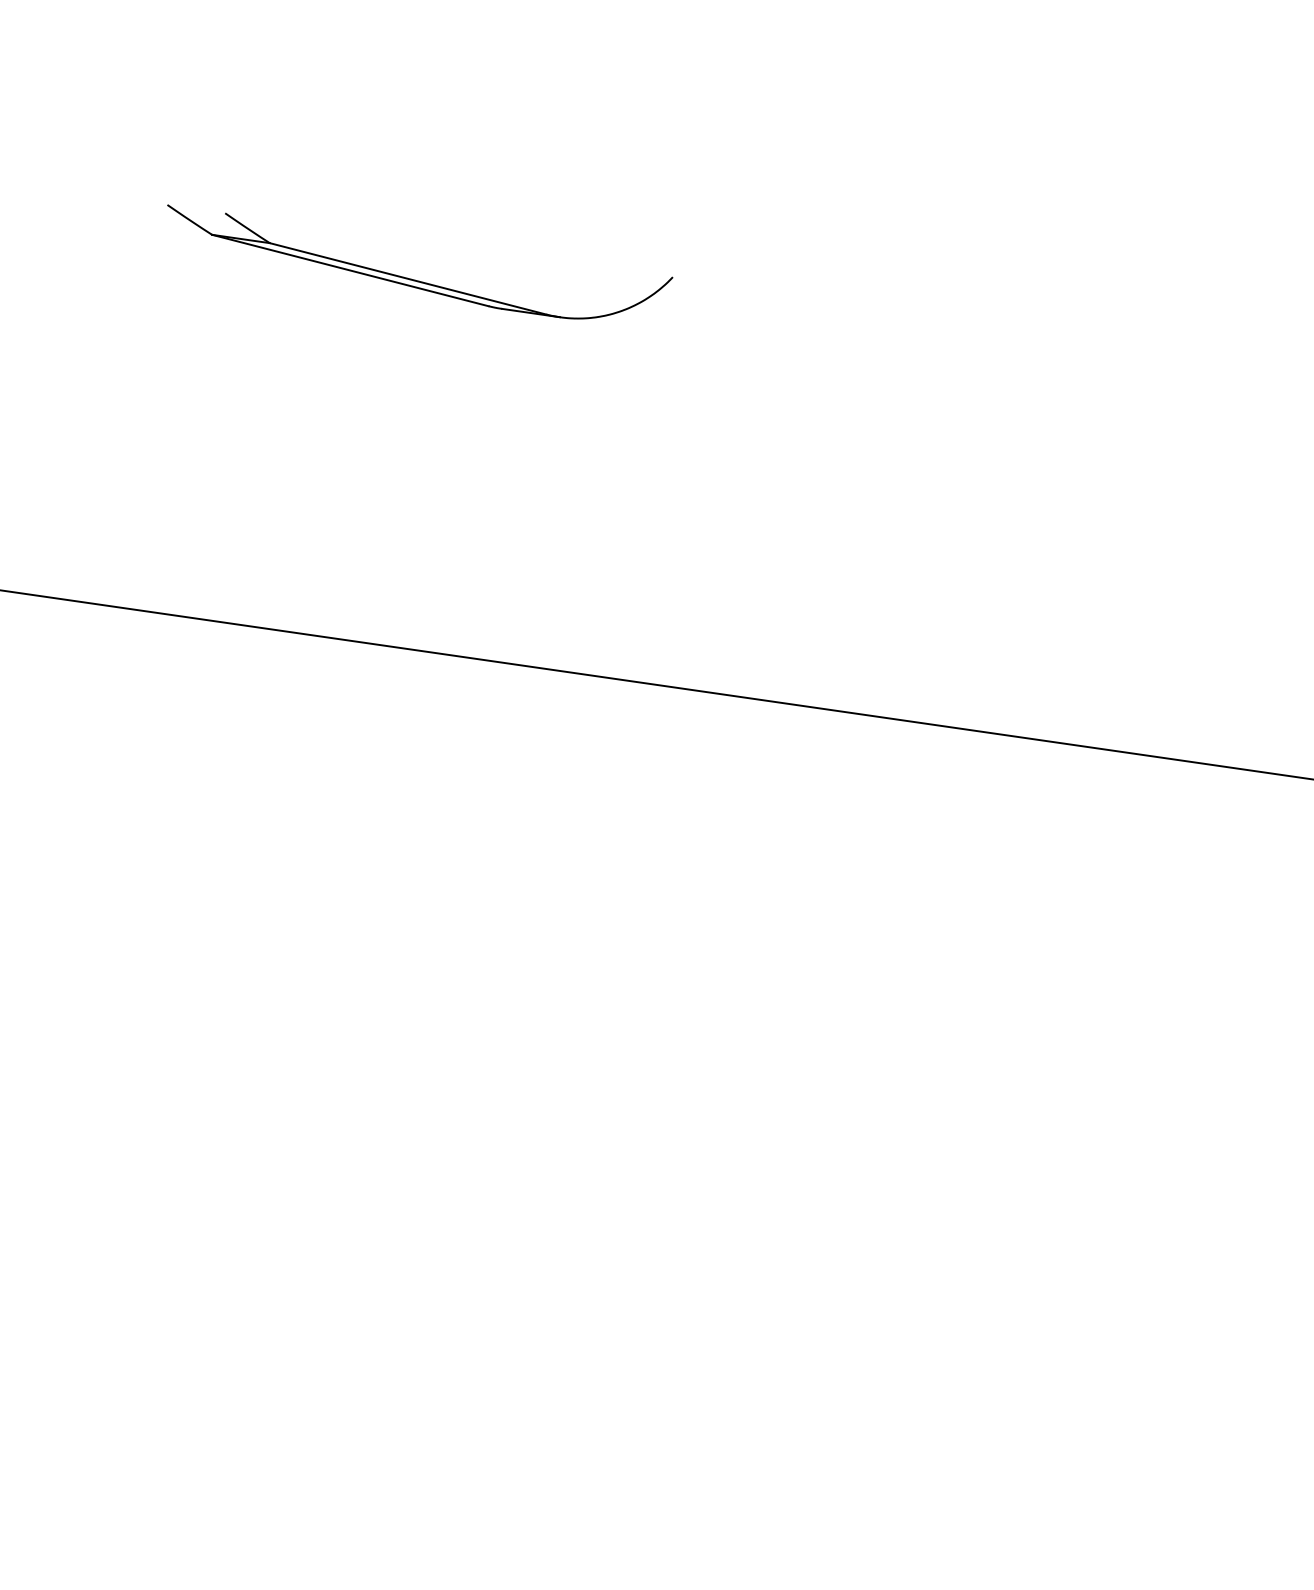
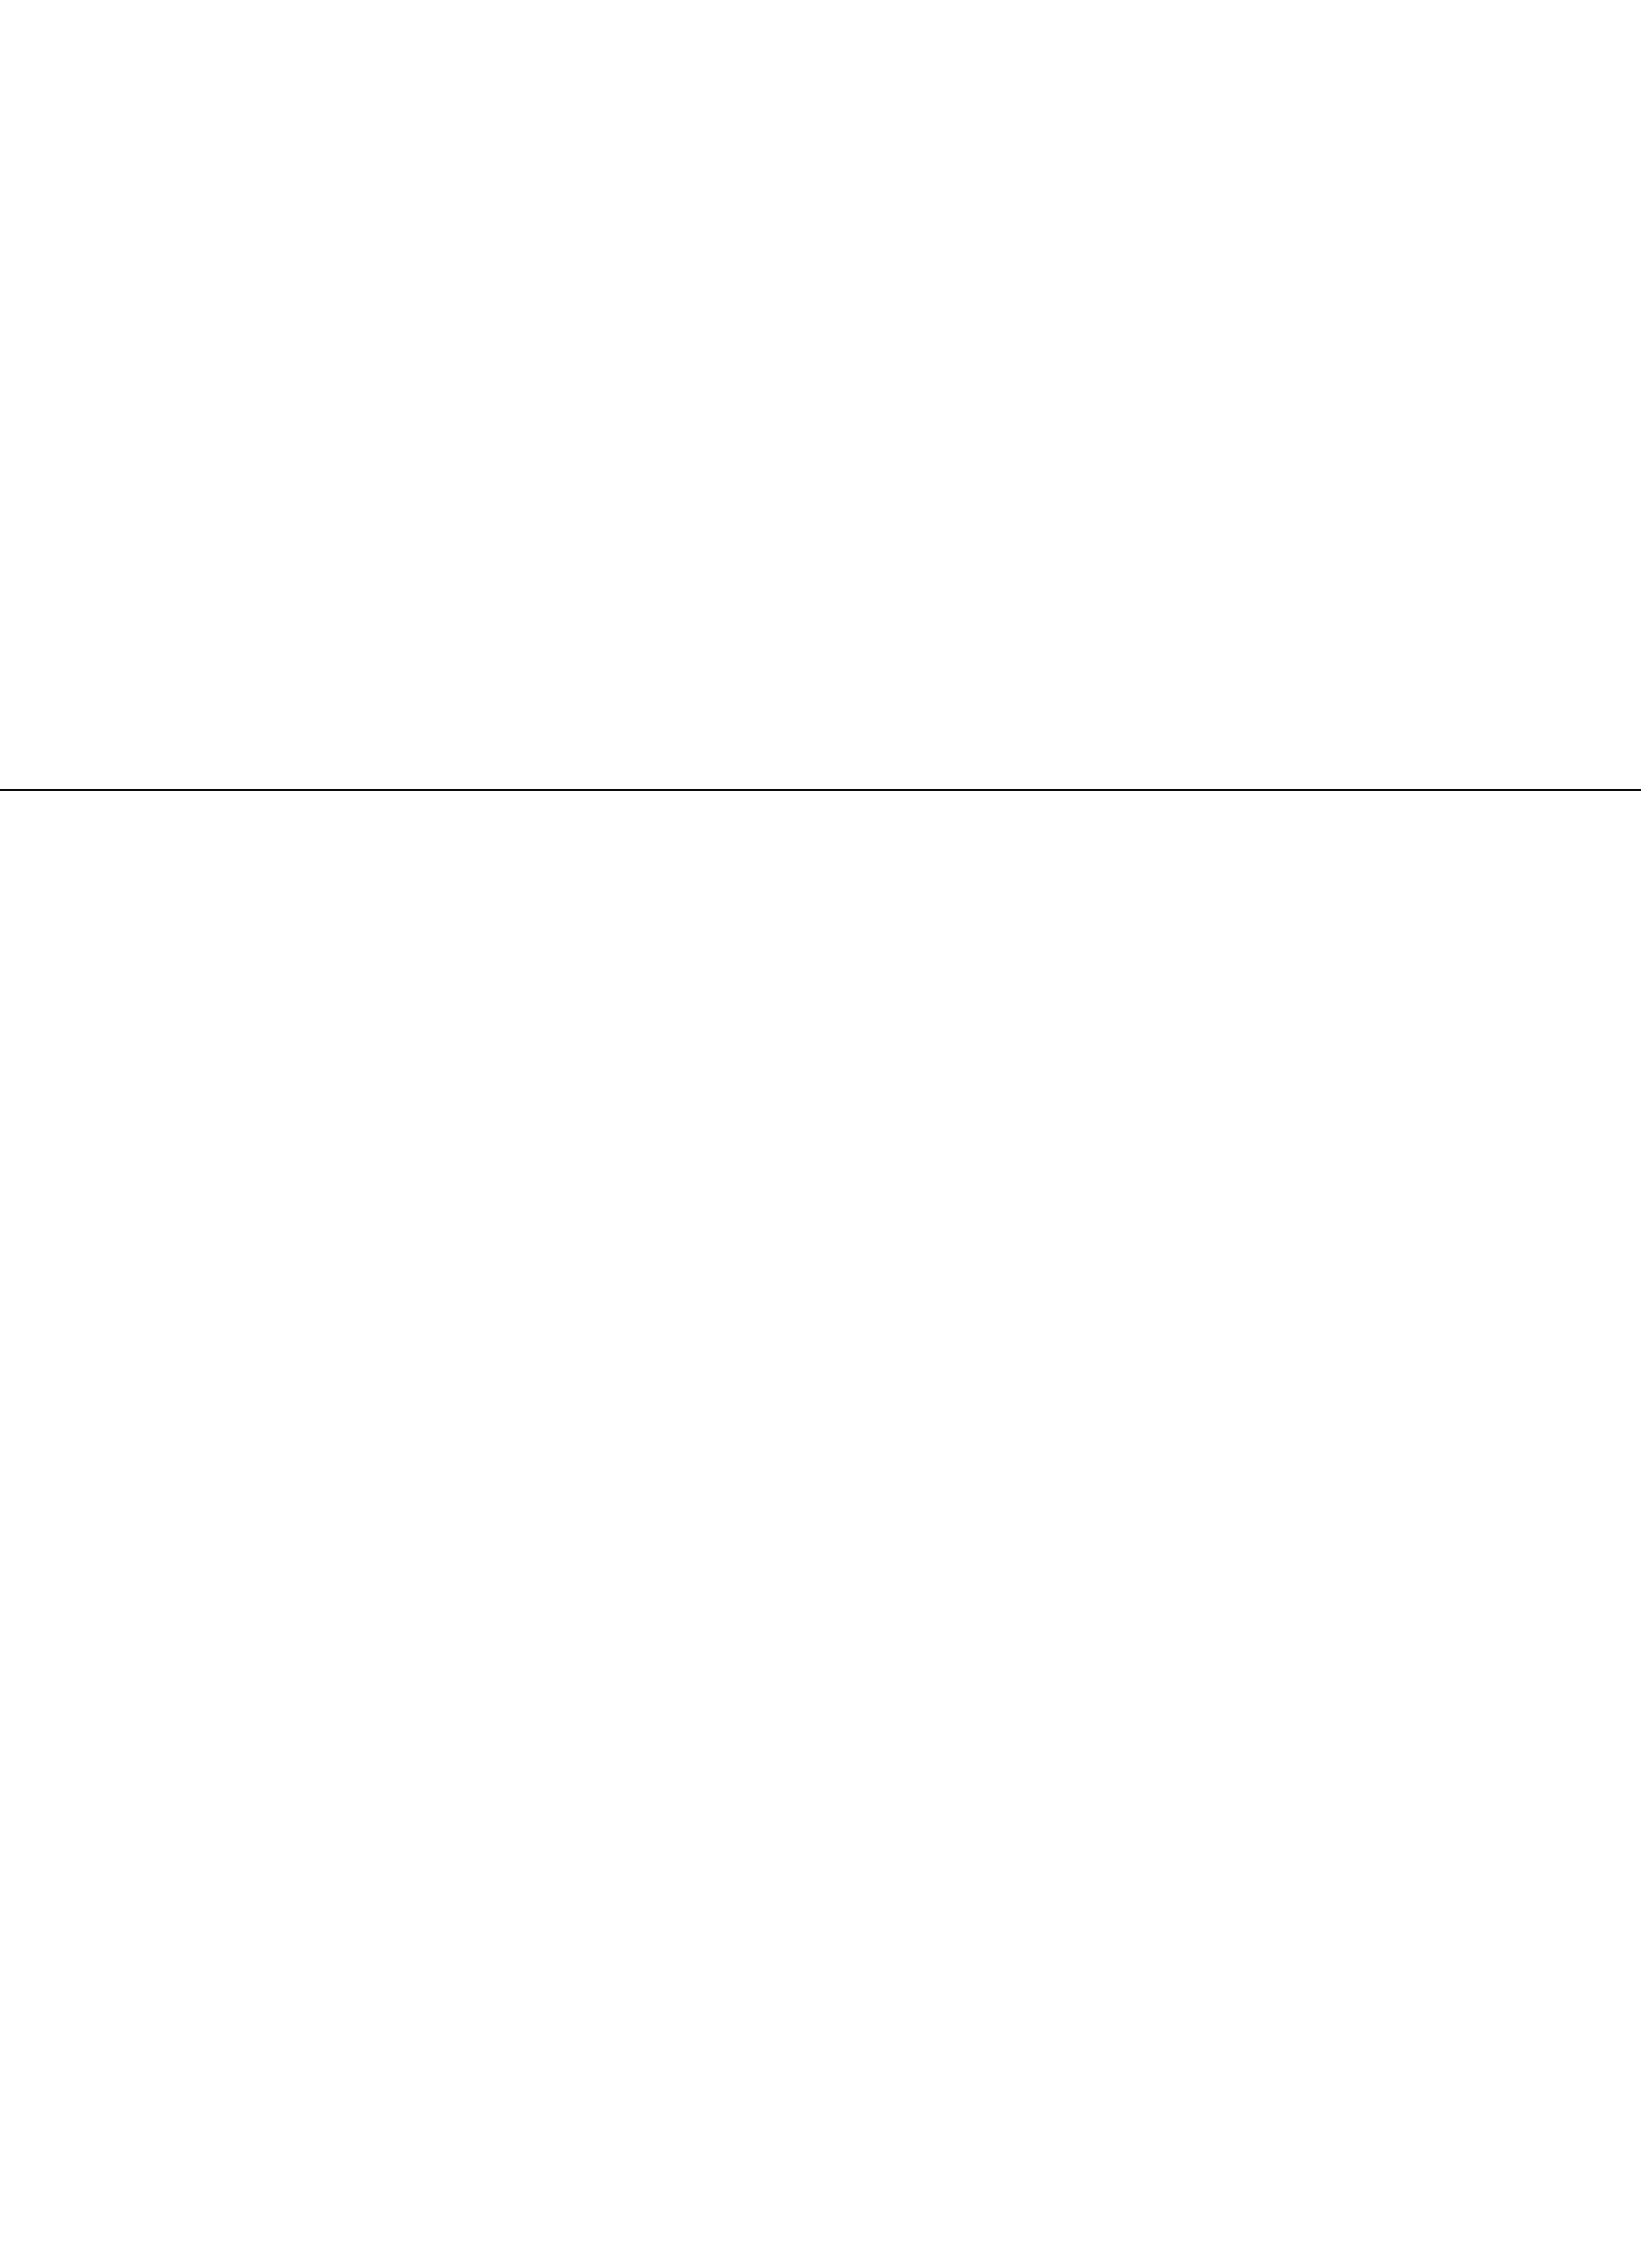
part: (414, 279) -> (598, 391), removed

